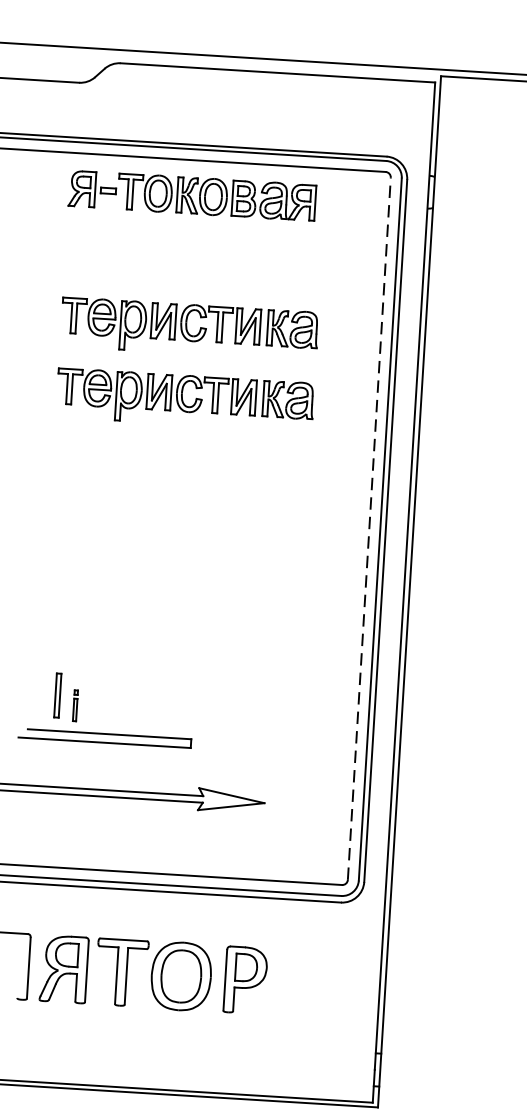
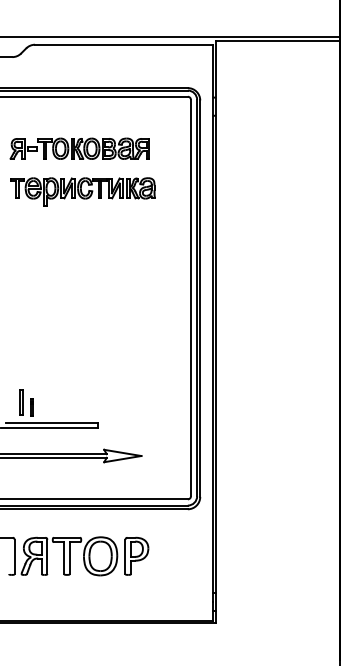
part: (191, 195) -> (79, 148), moved
part: (184, 399) -> (82, 231), removed
line: (368, 527) -> (190, 297), dashed -> solid

